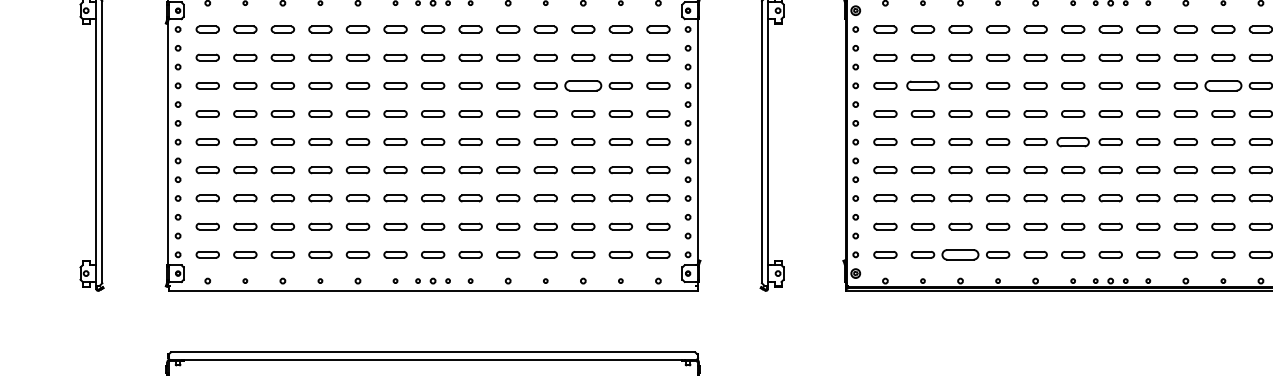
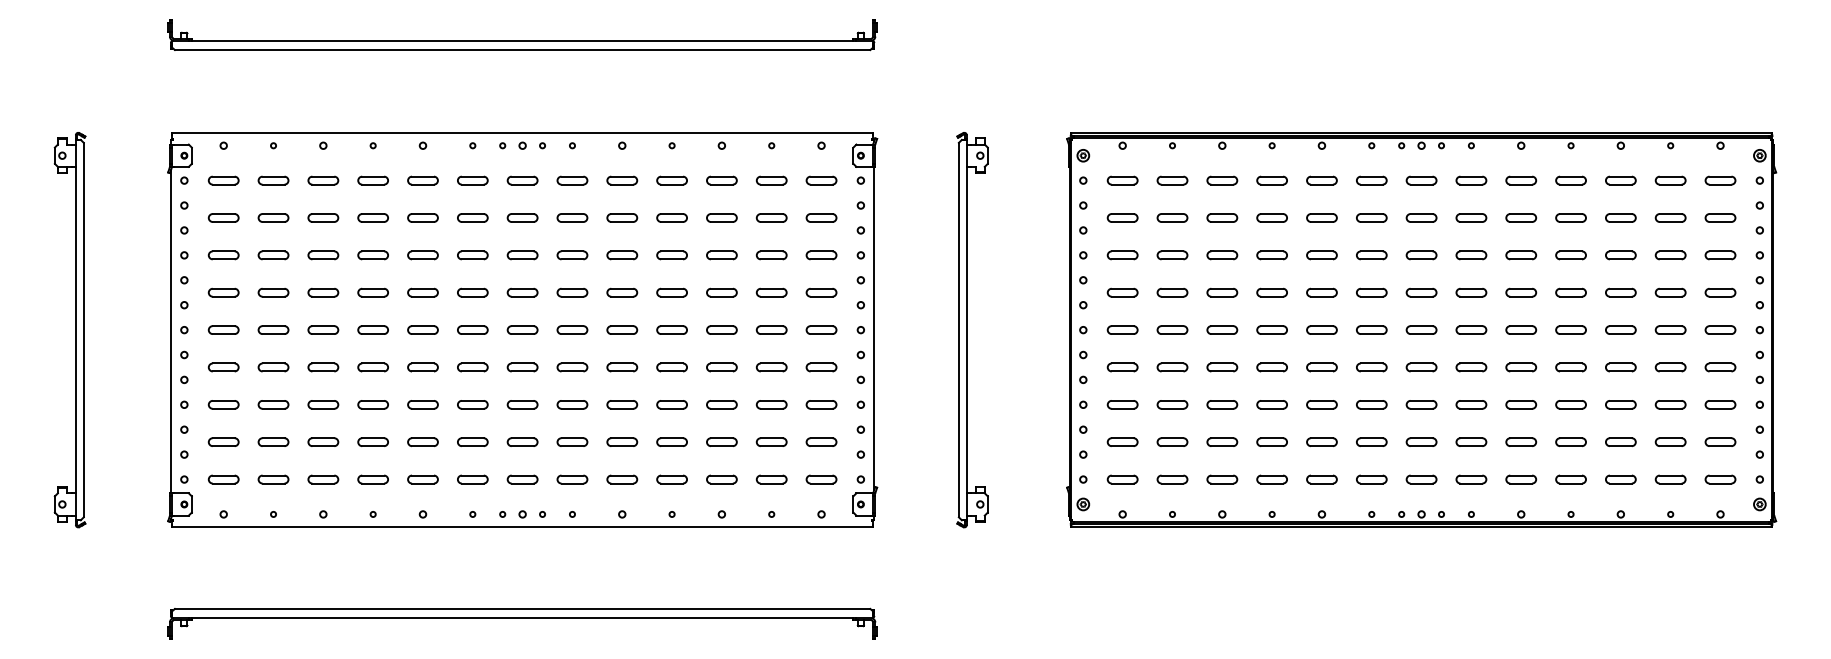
part: (583, 85) -> (721, 255), size x0.62
part: (922, 85) -> (1172, 255), size x0.71
part: (1222, 85) -> (1570, 255), size x0.62
part: (1072, 141) -> (1371, 329), size x0.71
part: (960, 254) -> (1222, 479), size x0.62

